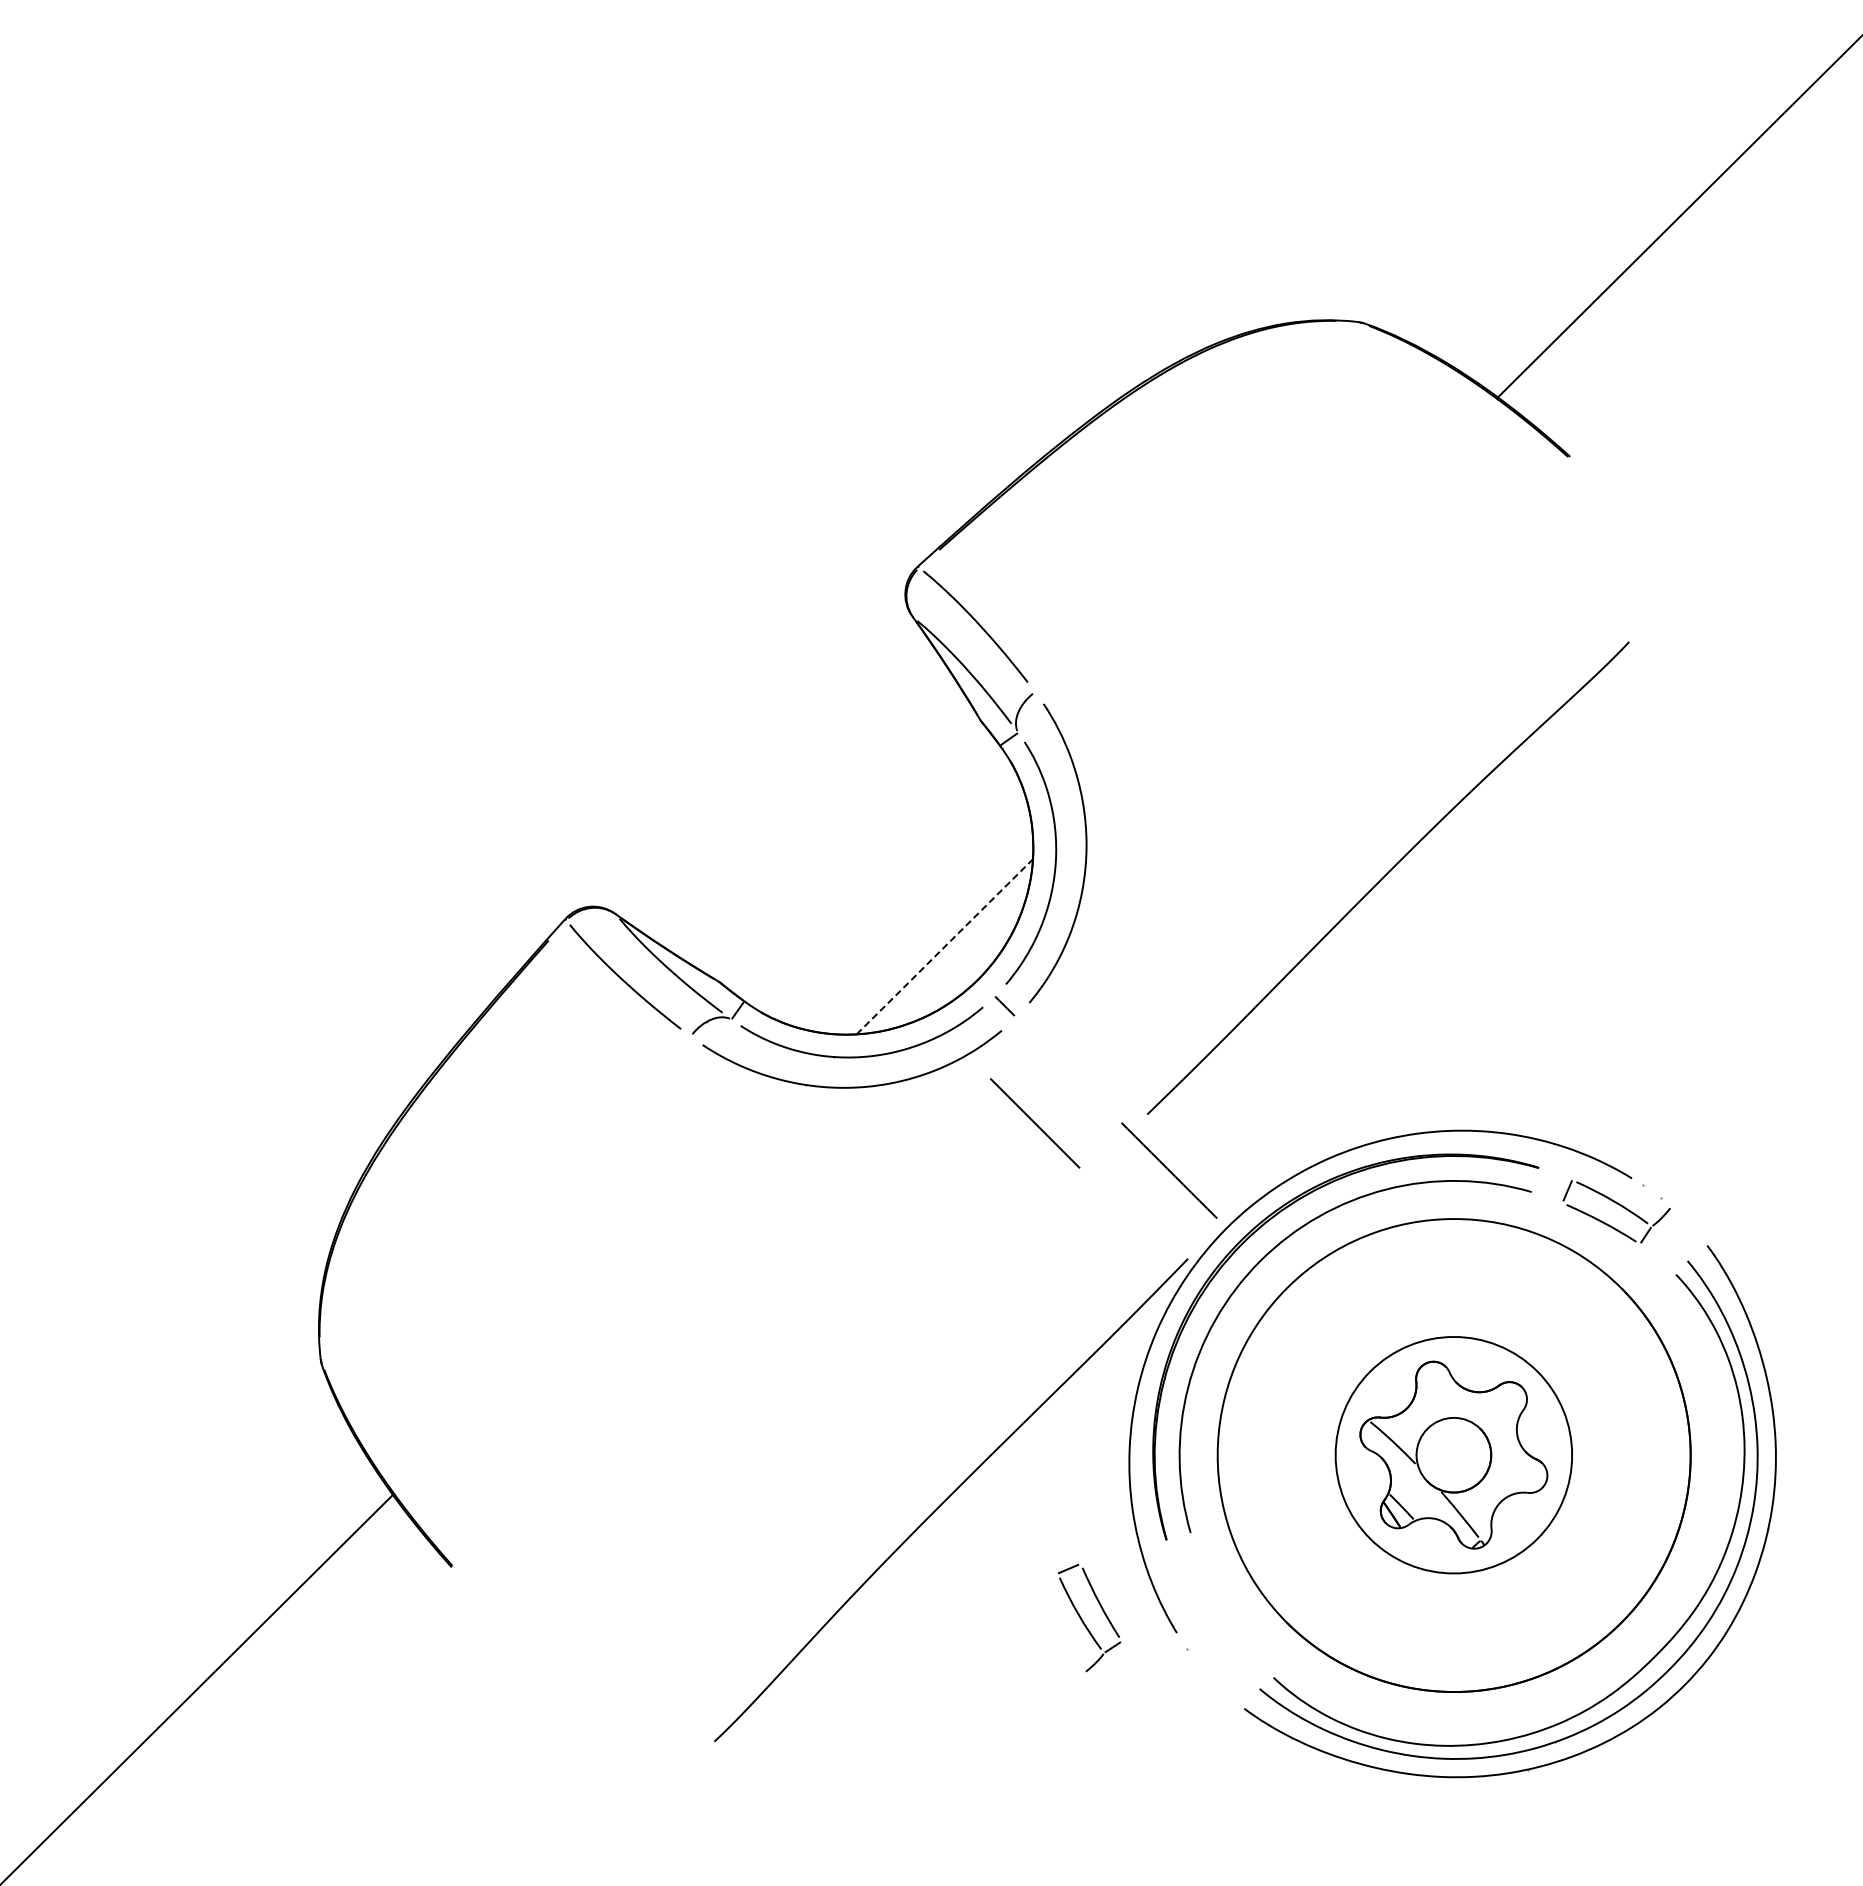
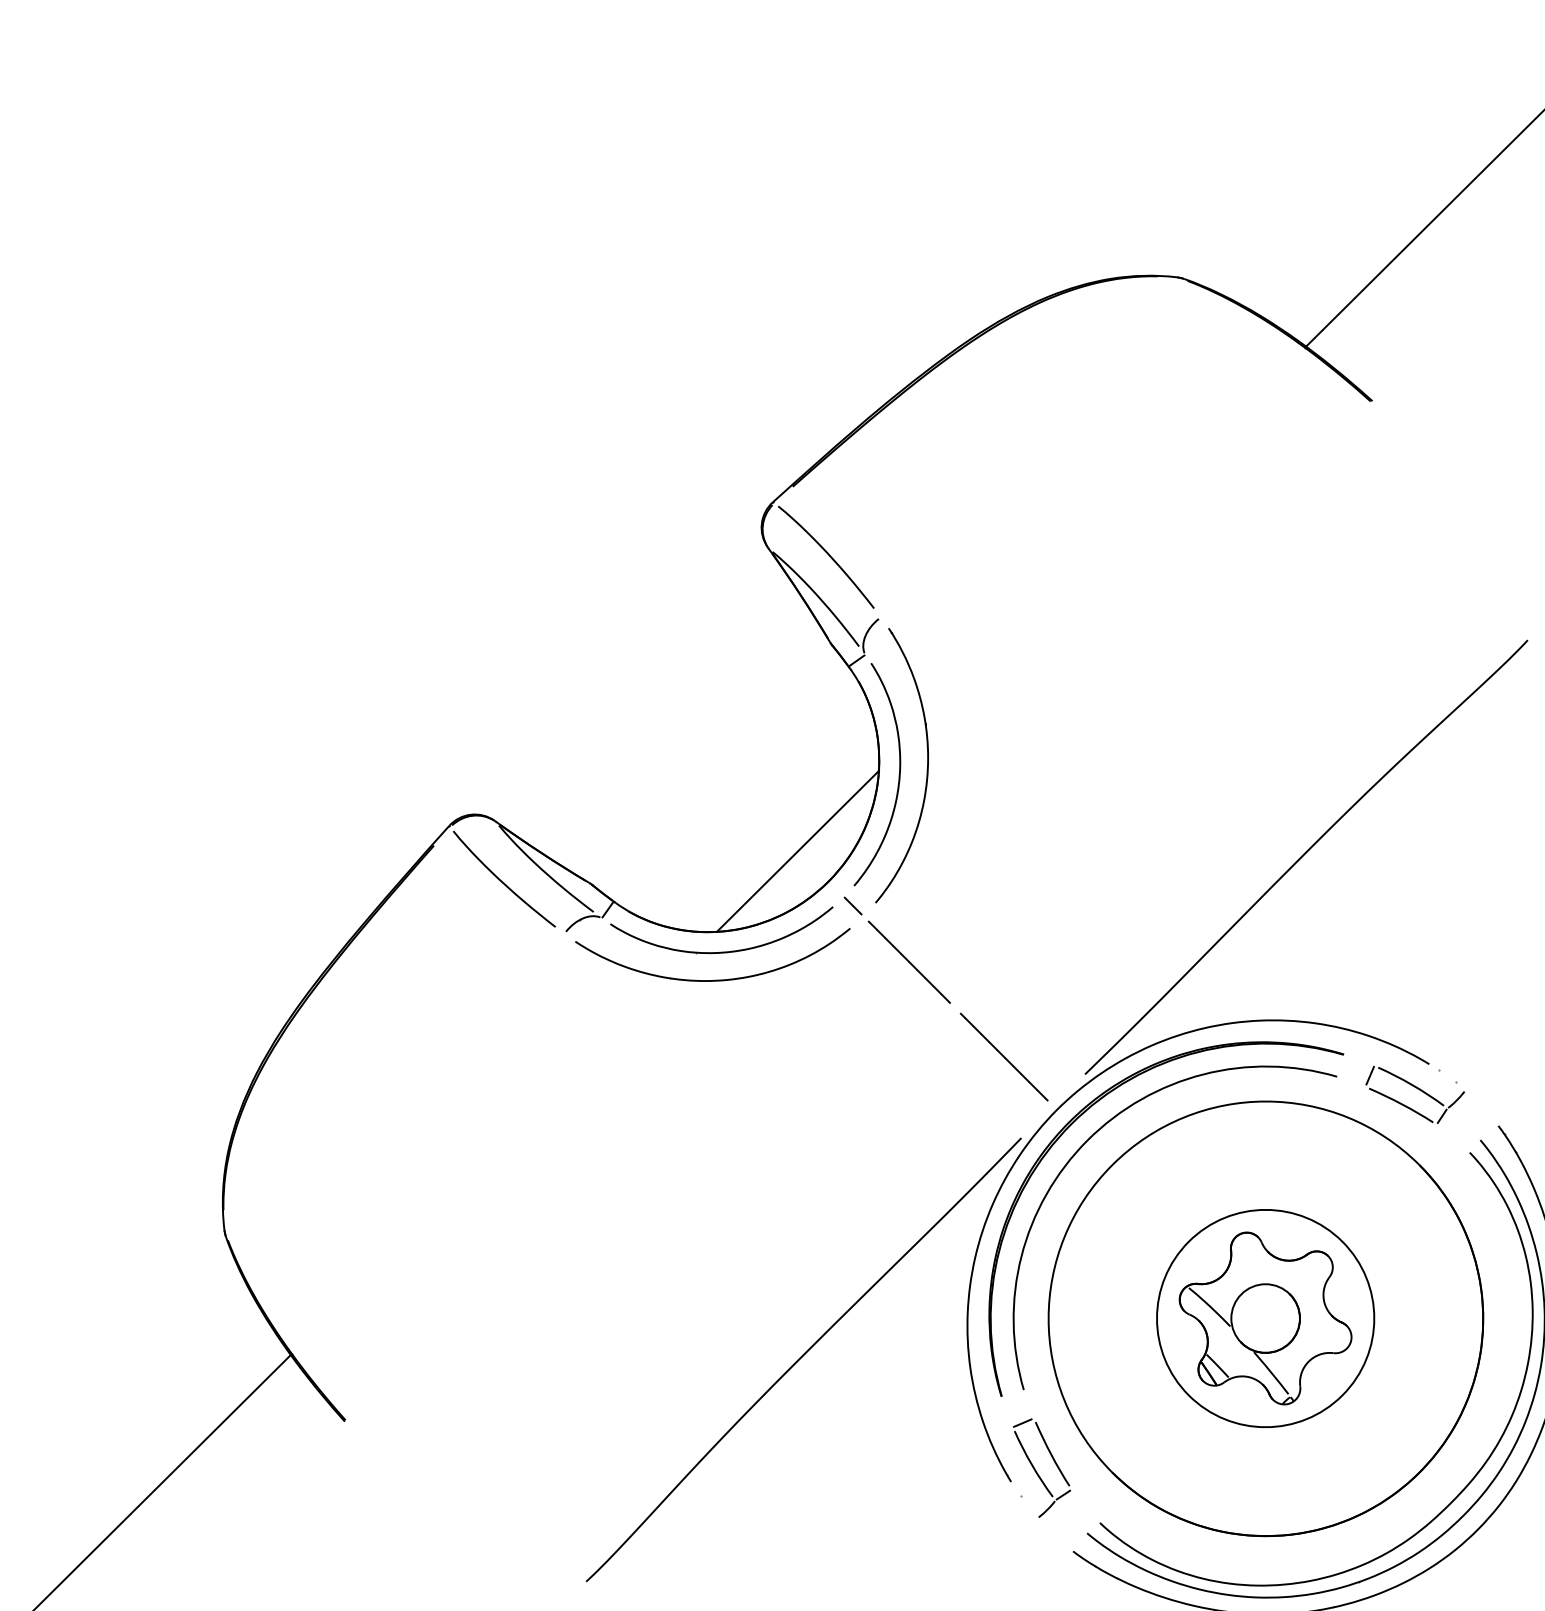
curve: (1386, 875) -> (1304, 854), moved
line: (945, 946) -> (798, 851), dashed -> solid
line: (1035, 1123) -> (909, 962), moved
part: (1083, 1620) -> (1036, 1470), moved

